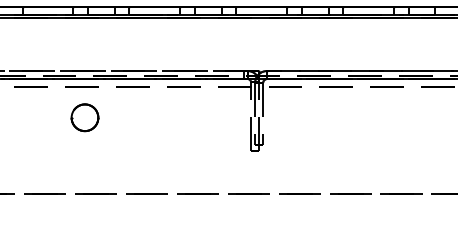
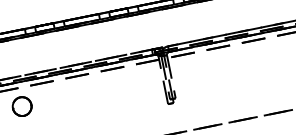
part: (84, 117) -> (21, 106), moved

